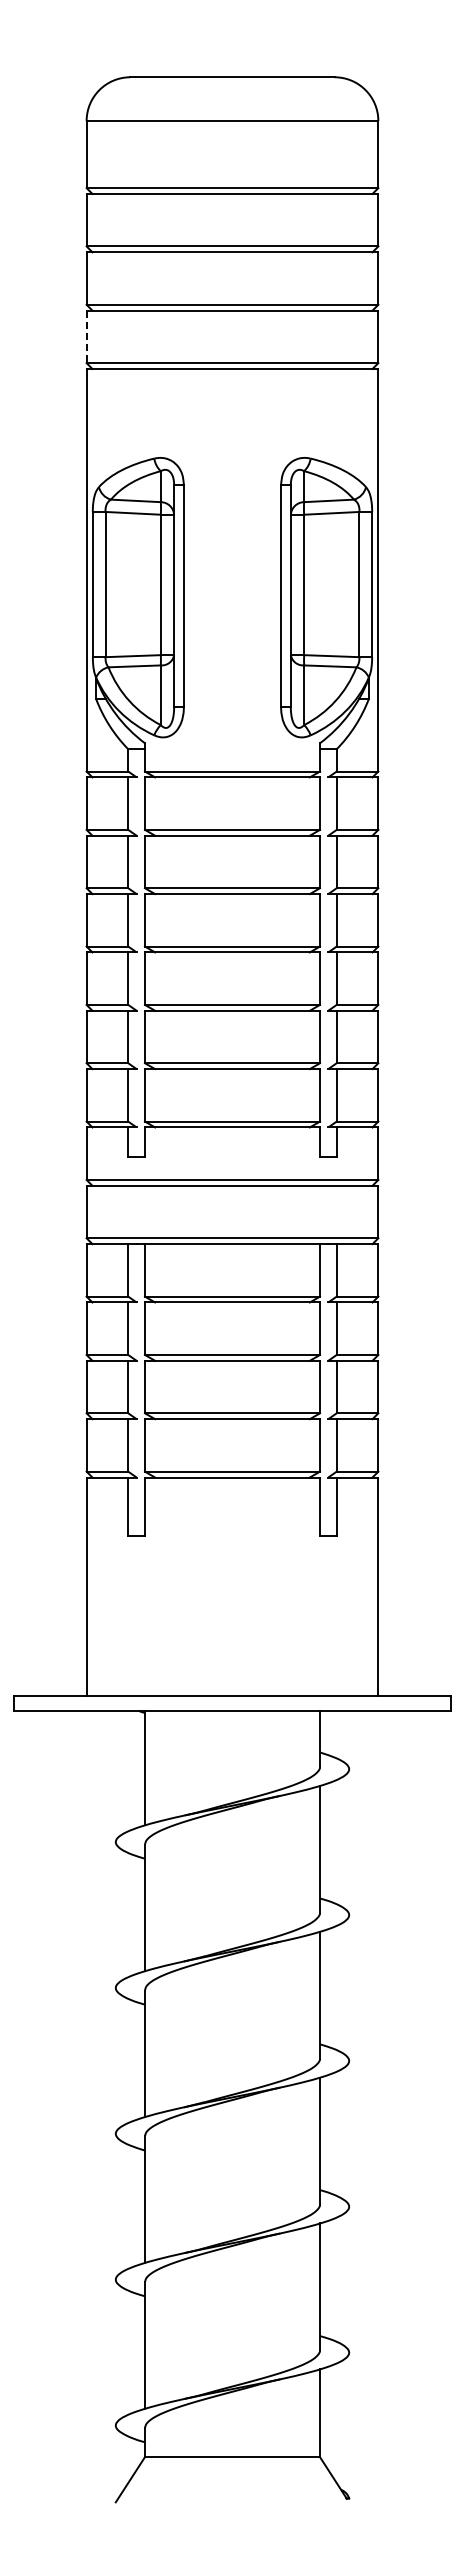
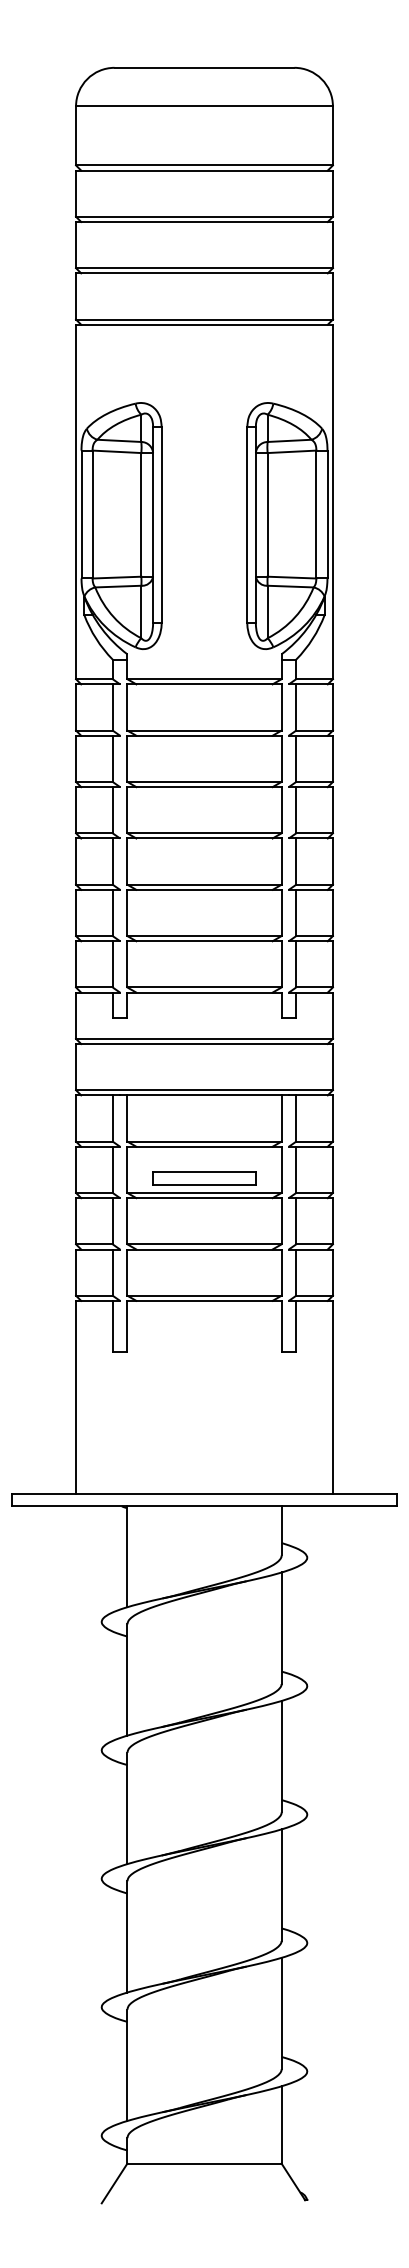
line: (86, 337) -> (75, 296), dashed -> solid
part: (232, 1338) -> (204, 1178), added

